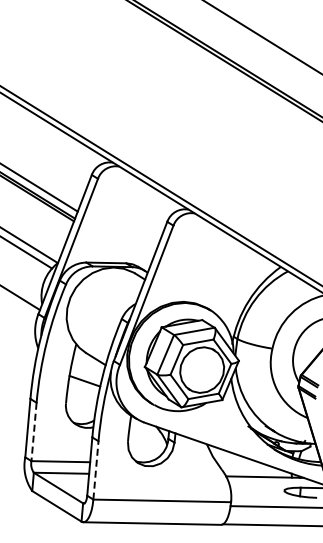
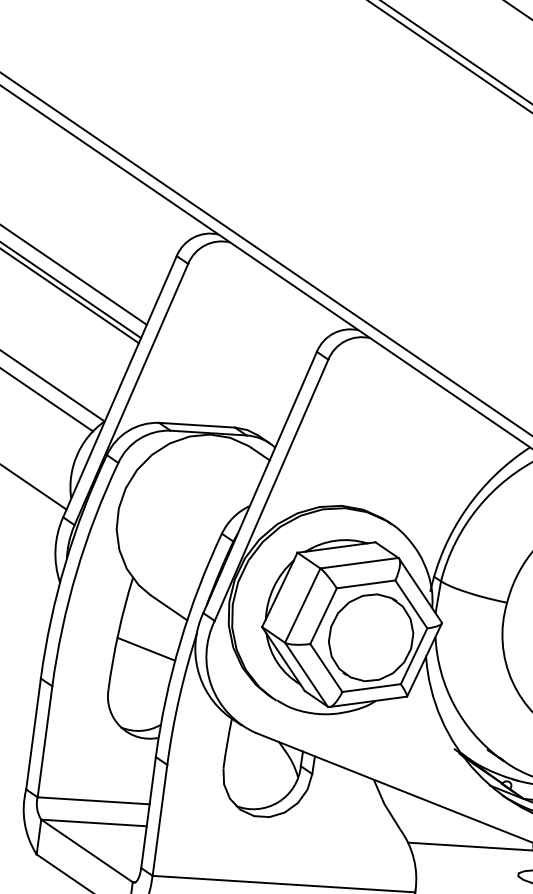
line: (34, 432) -> (45, 742), dashed -> solid
line: (96, 469) -> (161, 818), dashed -> solid

